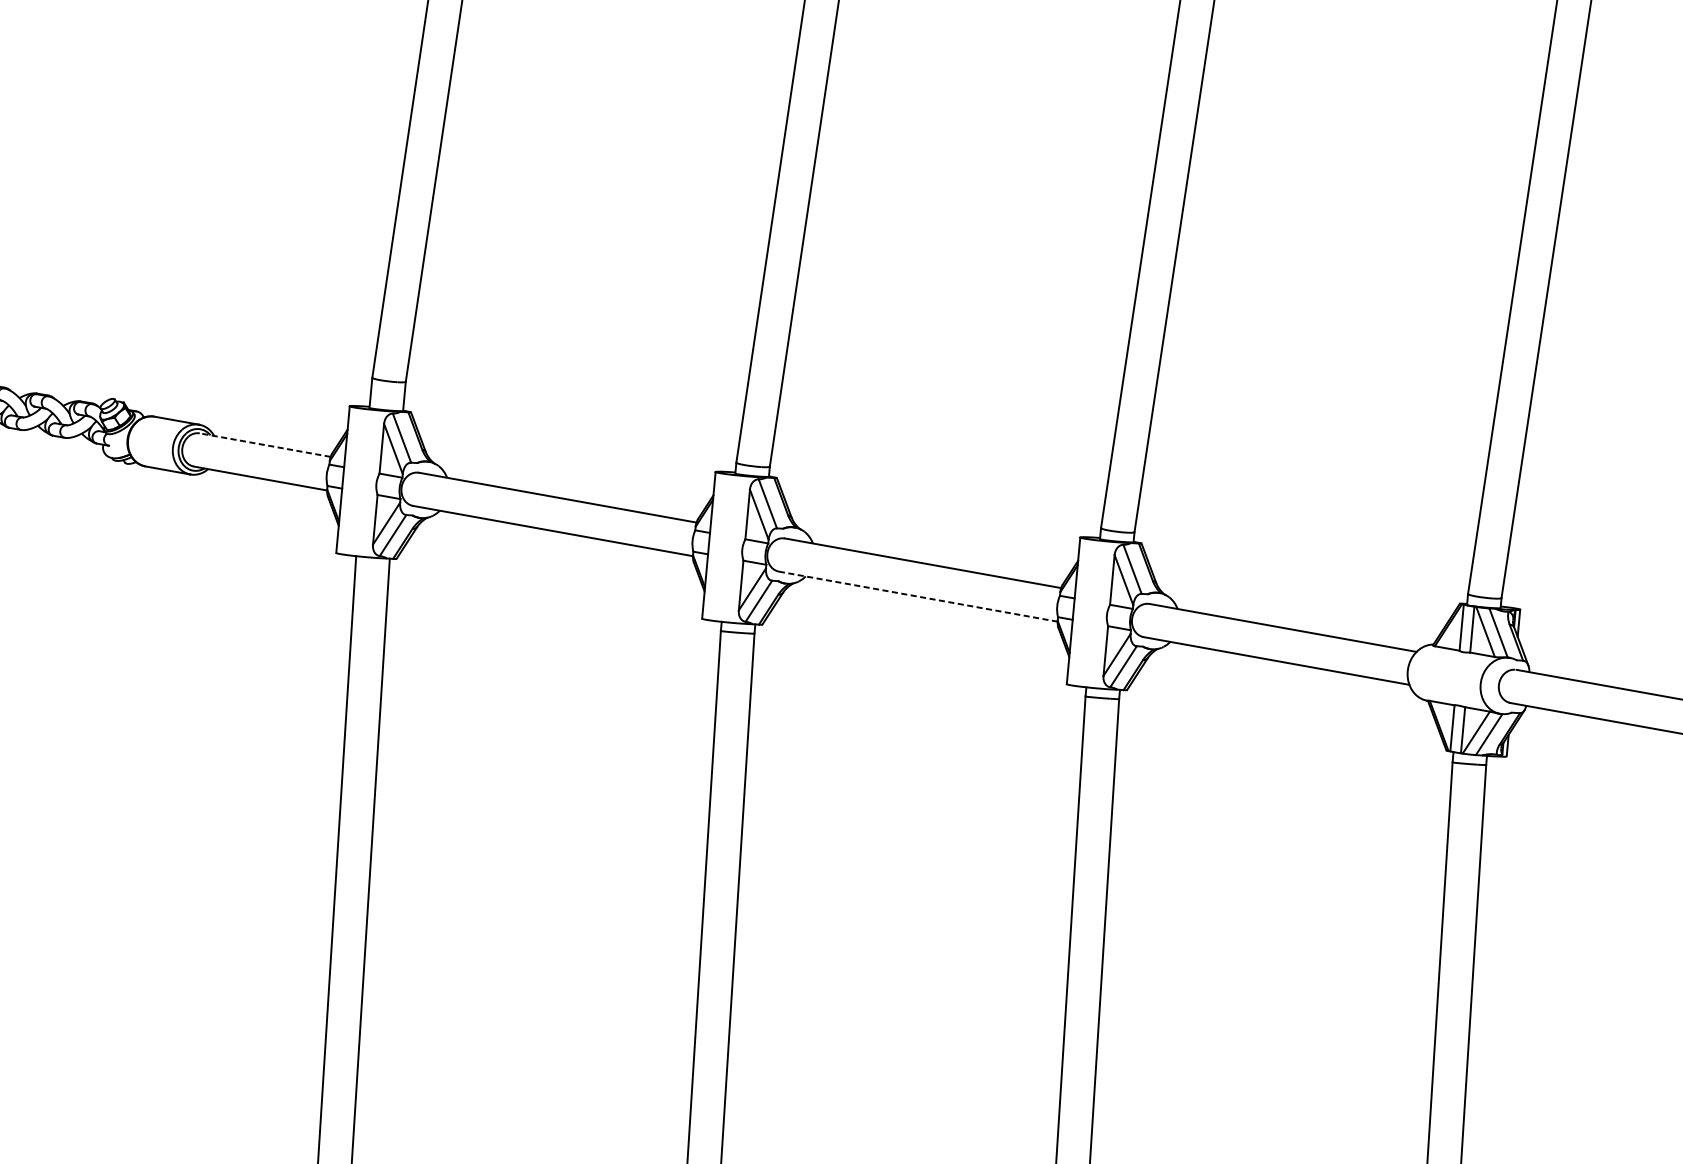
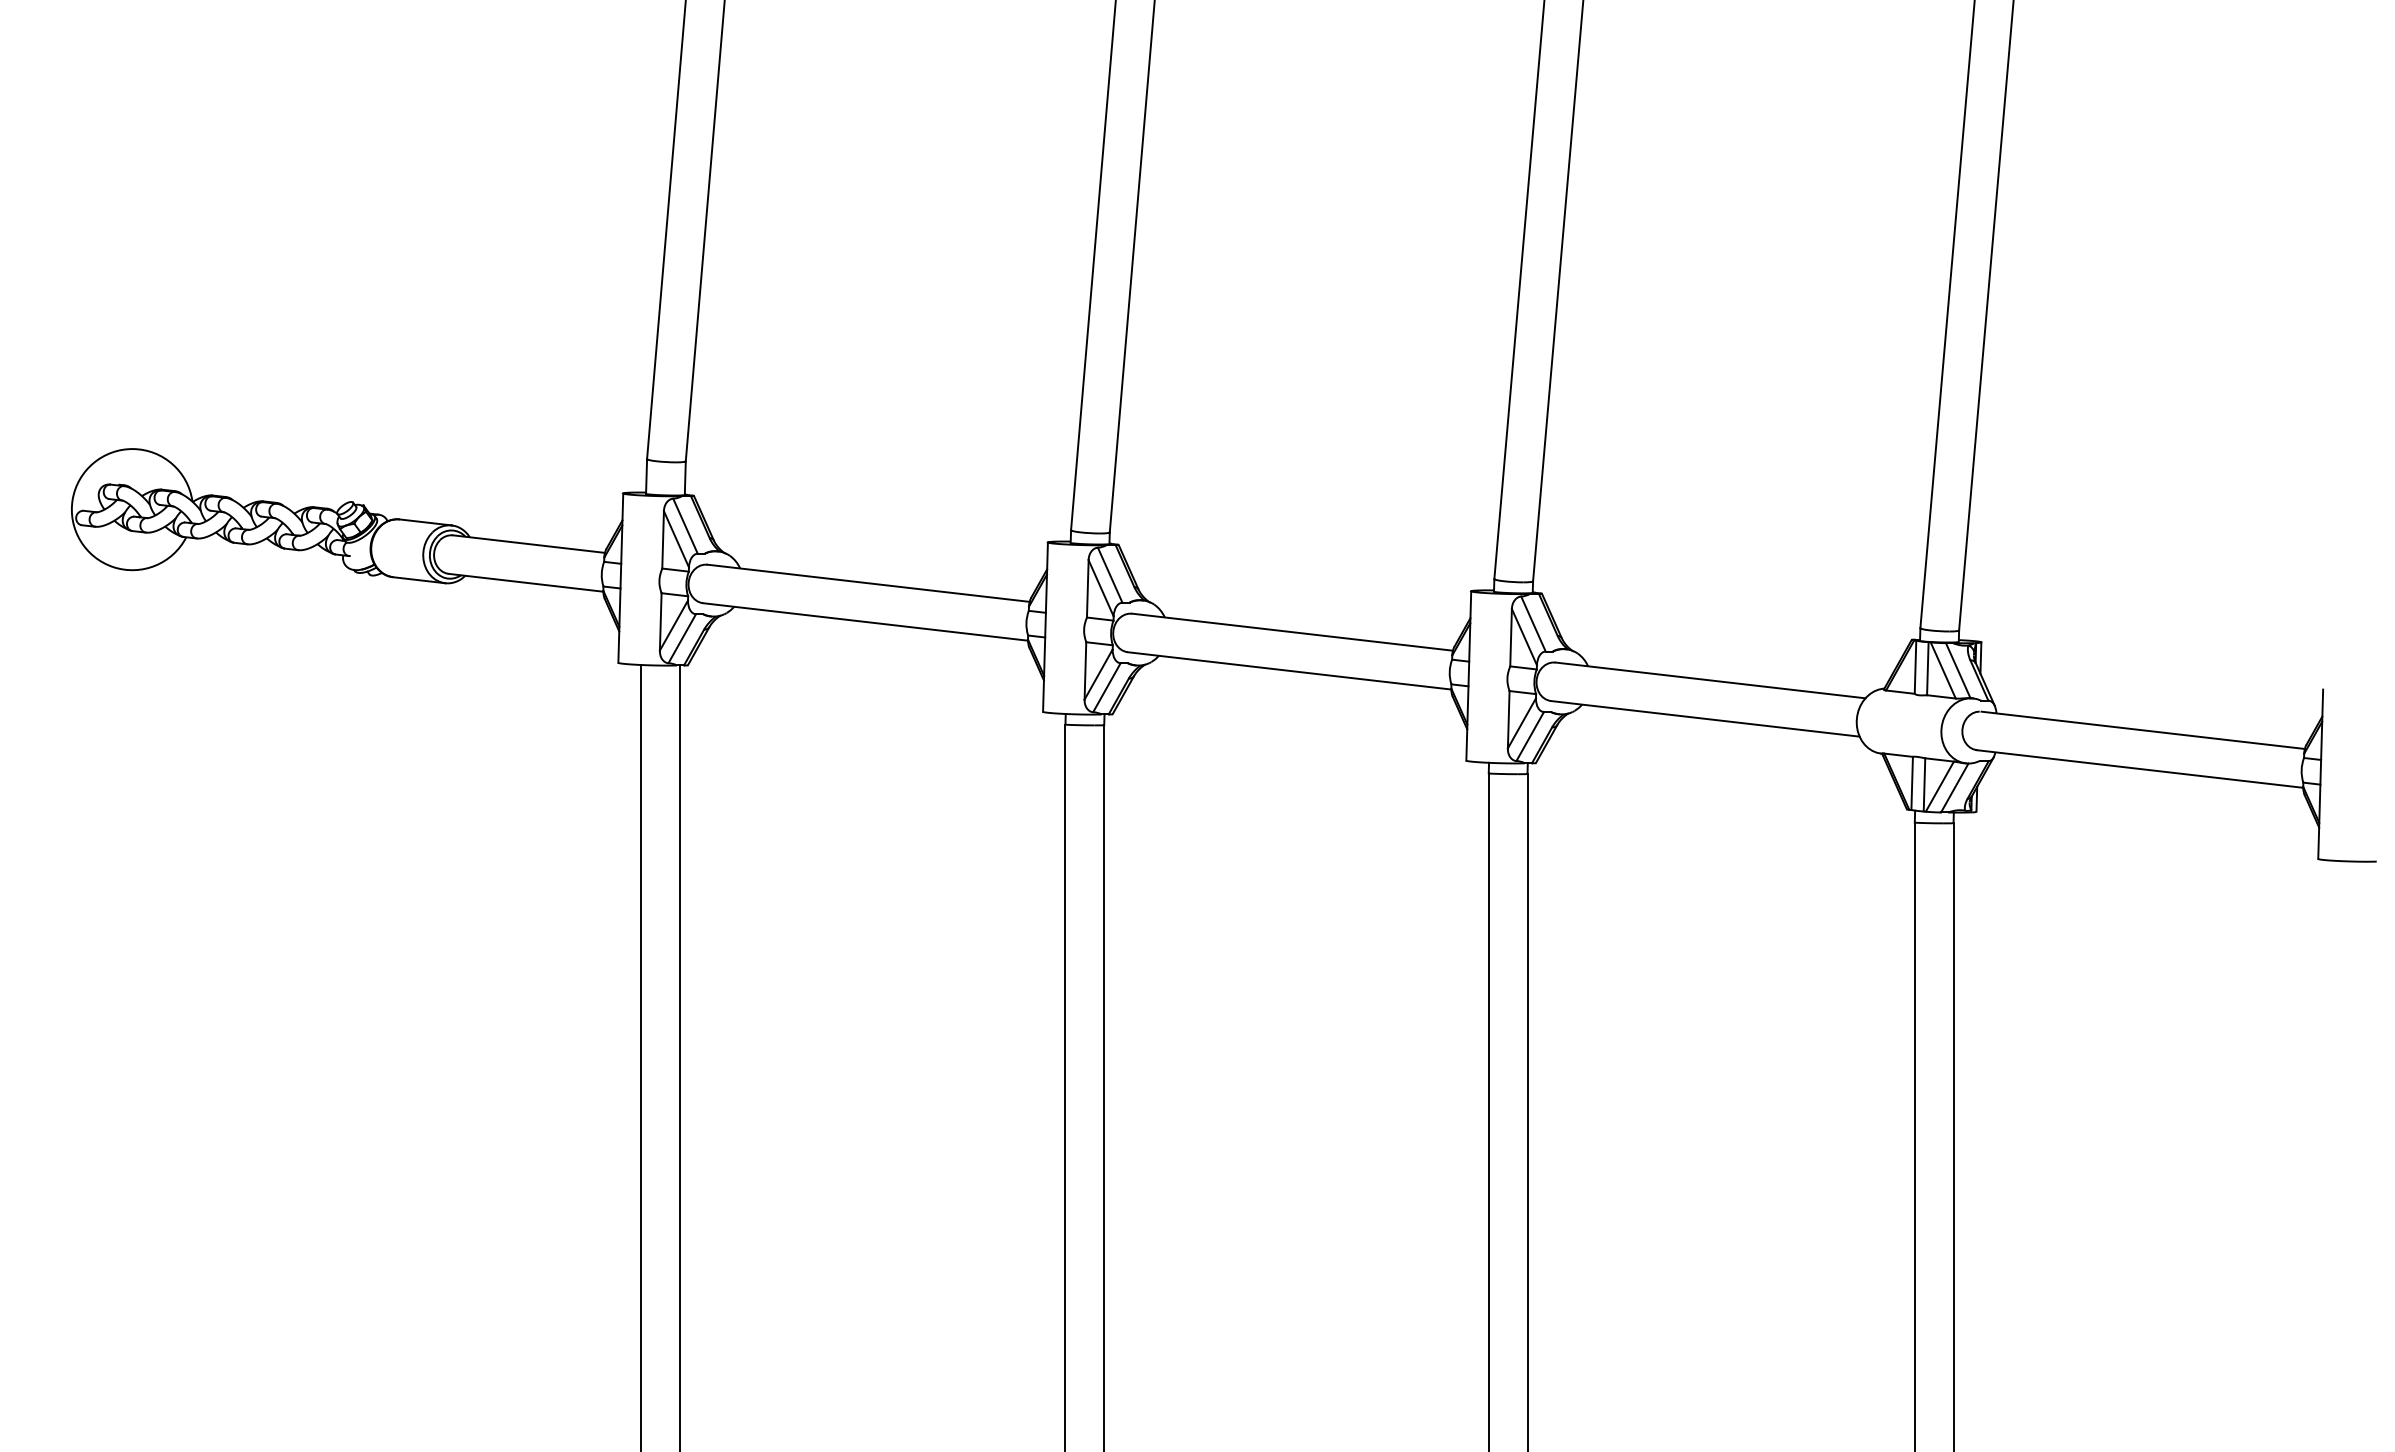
line: (264, 445) -> (528, 544), dashed -> solid
line: (918, 596) -> (1289, 670), dashed -> solid

